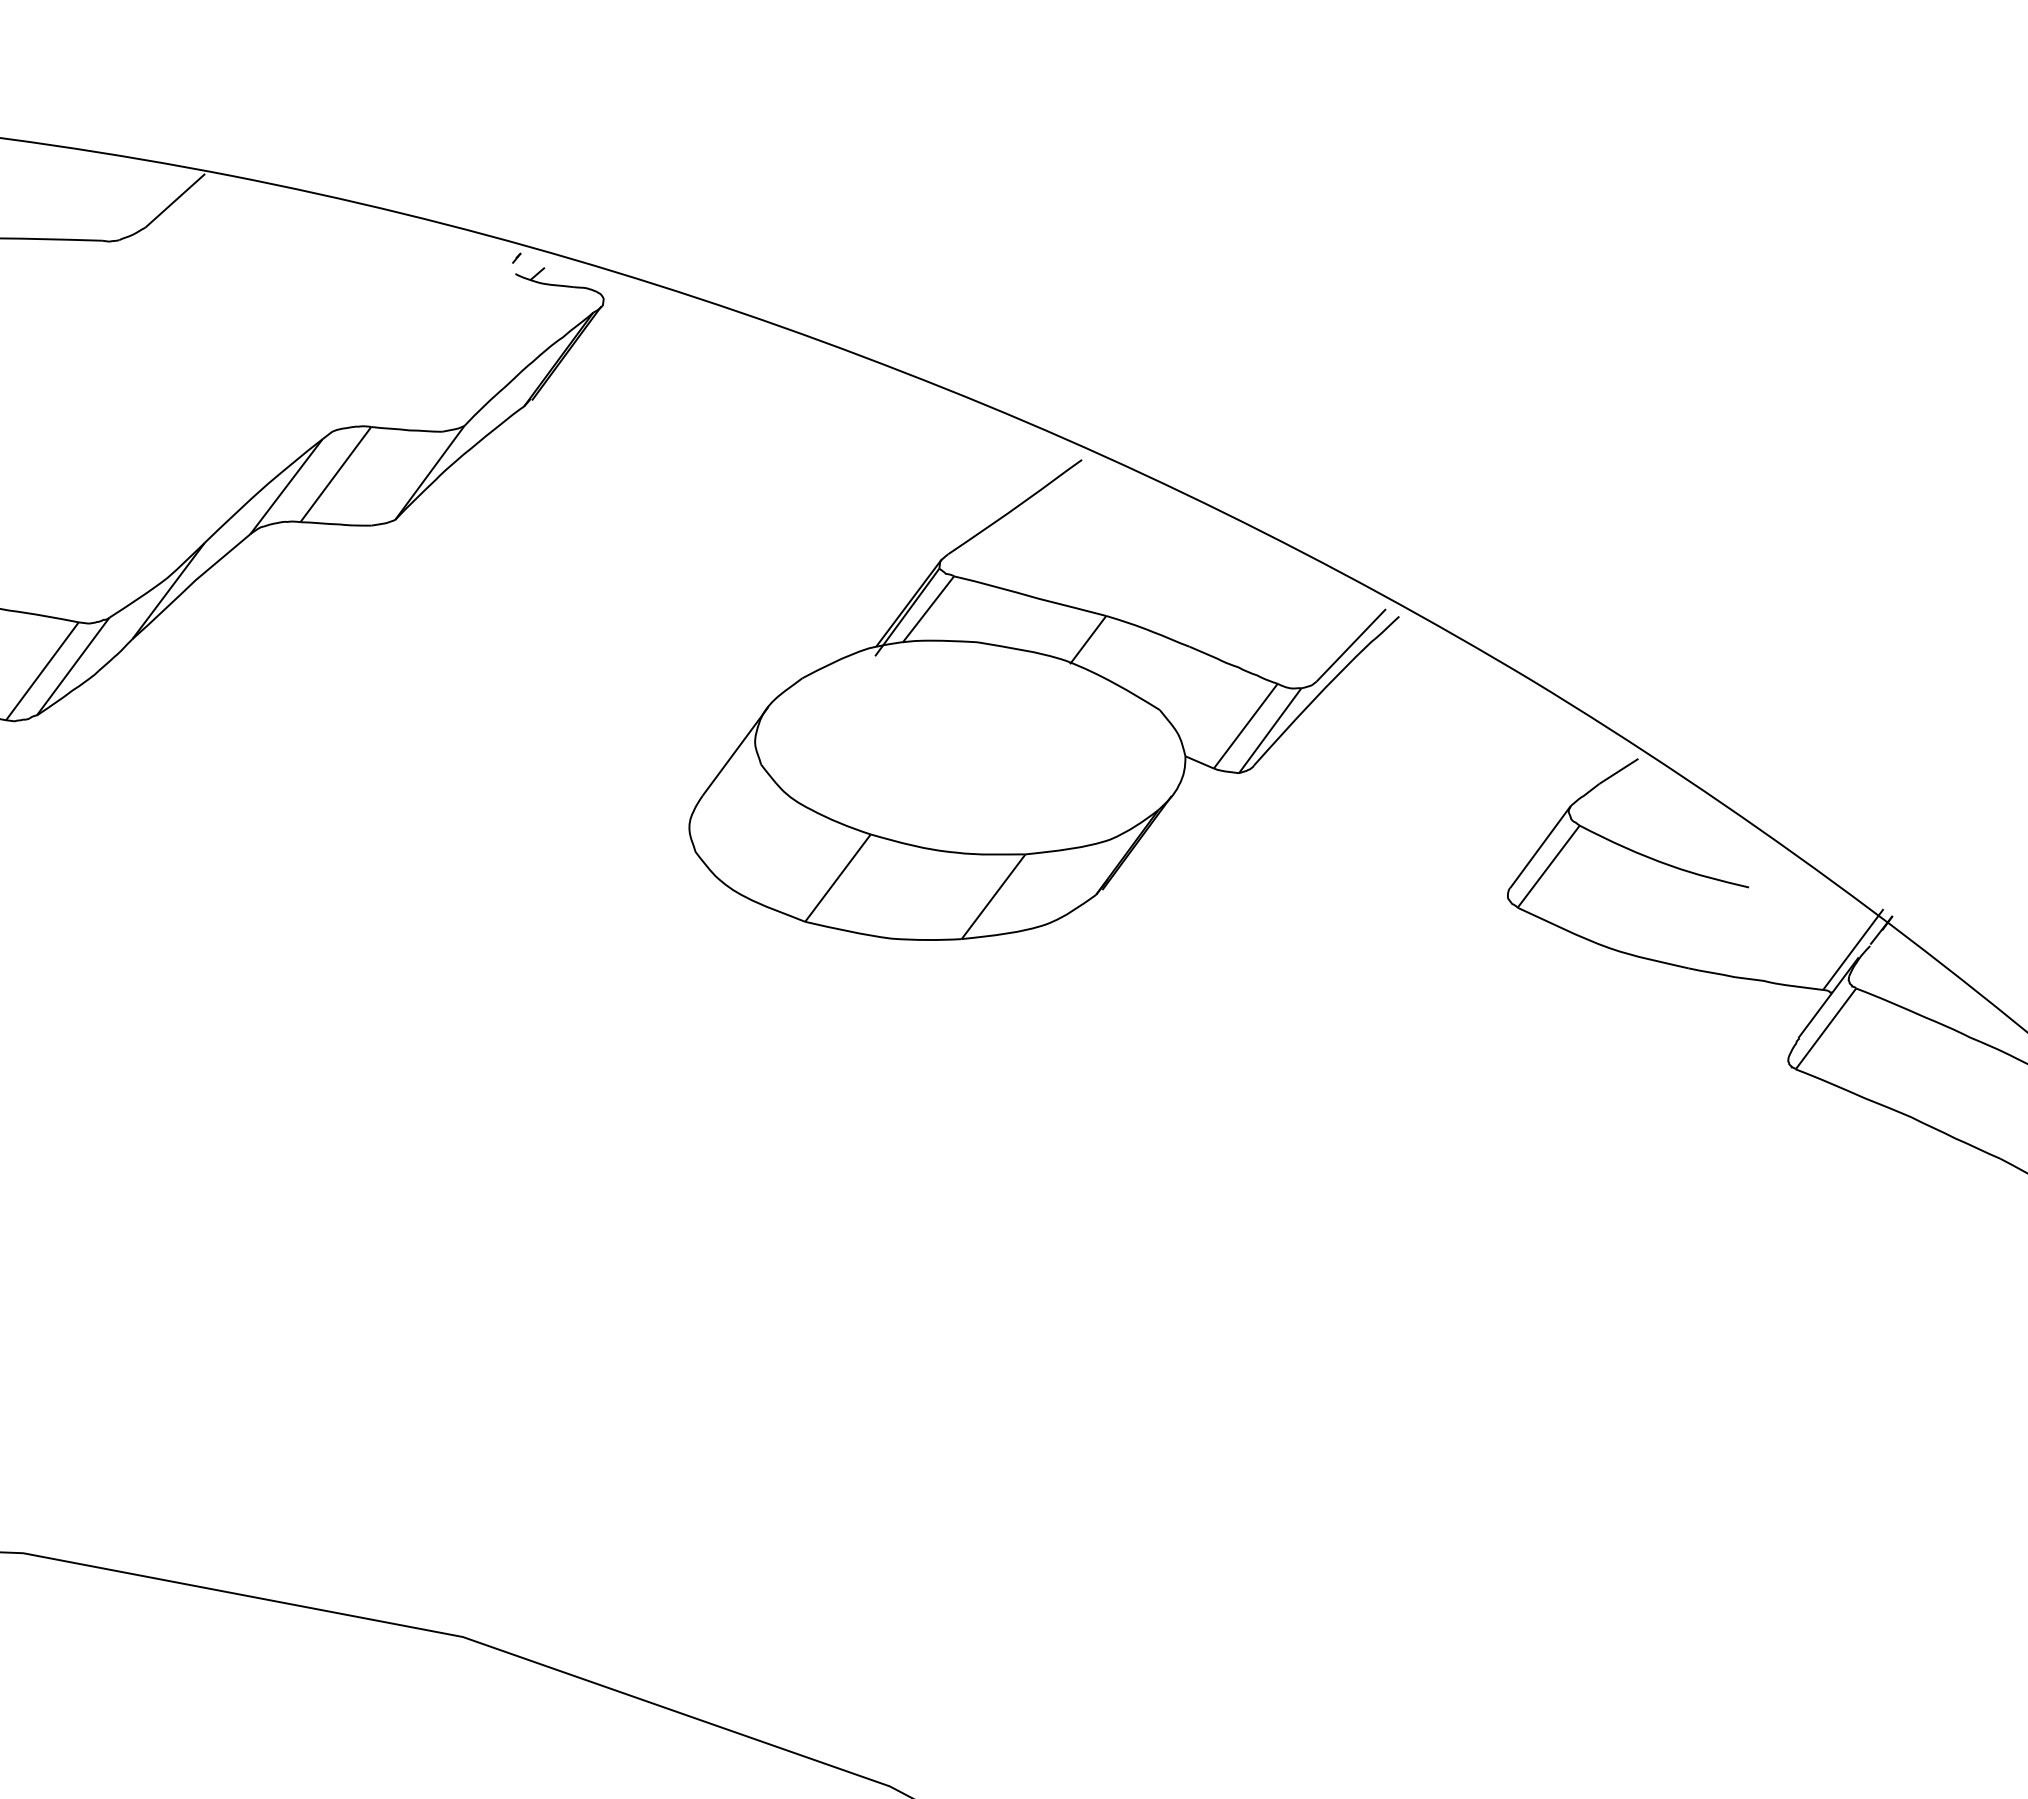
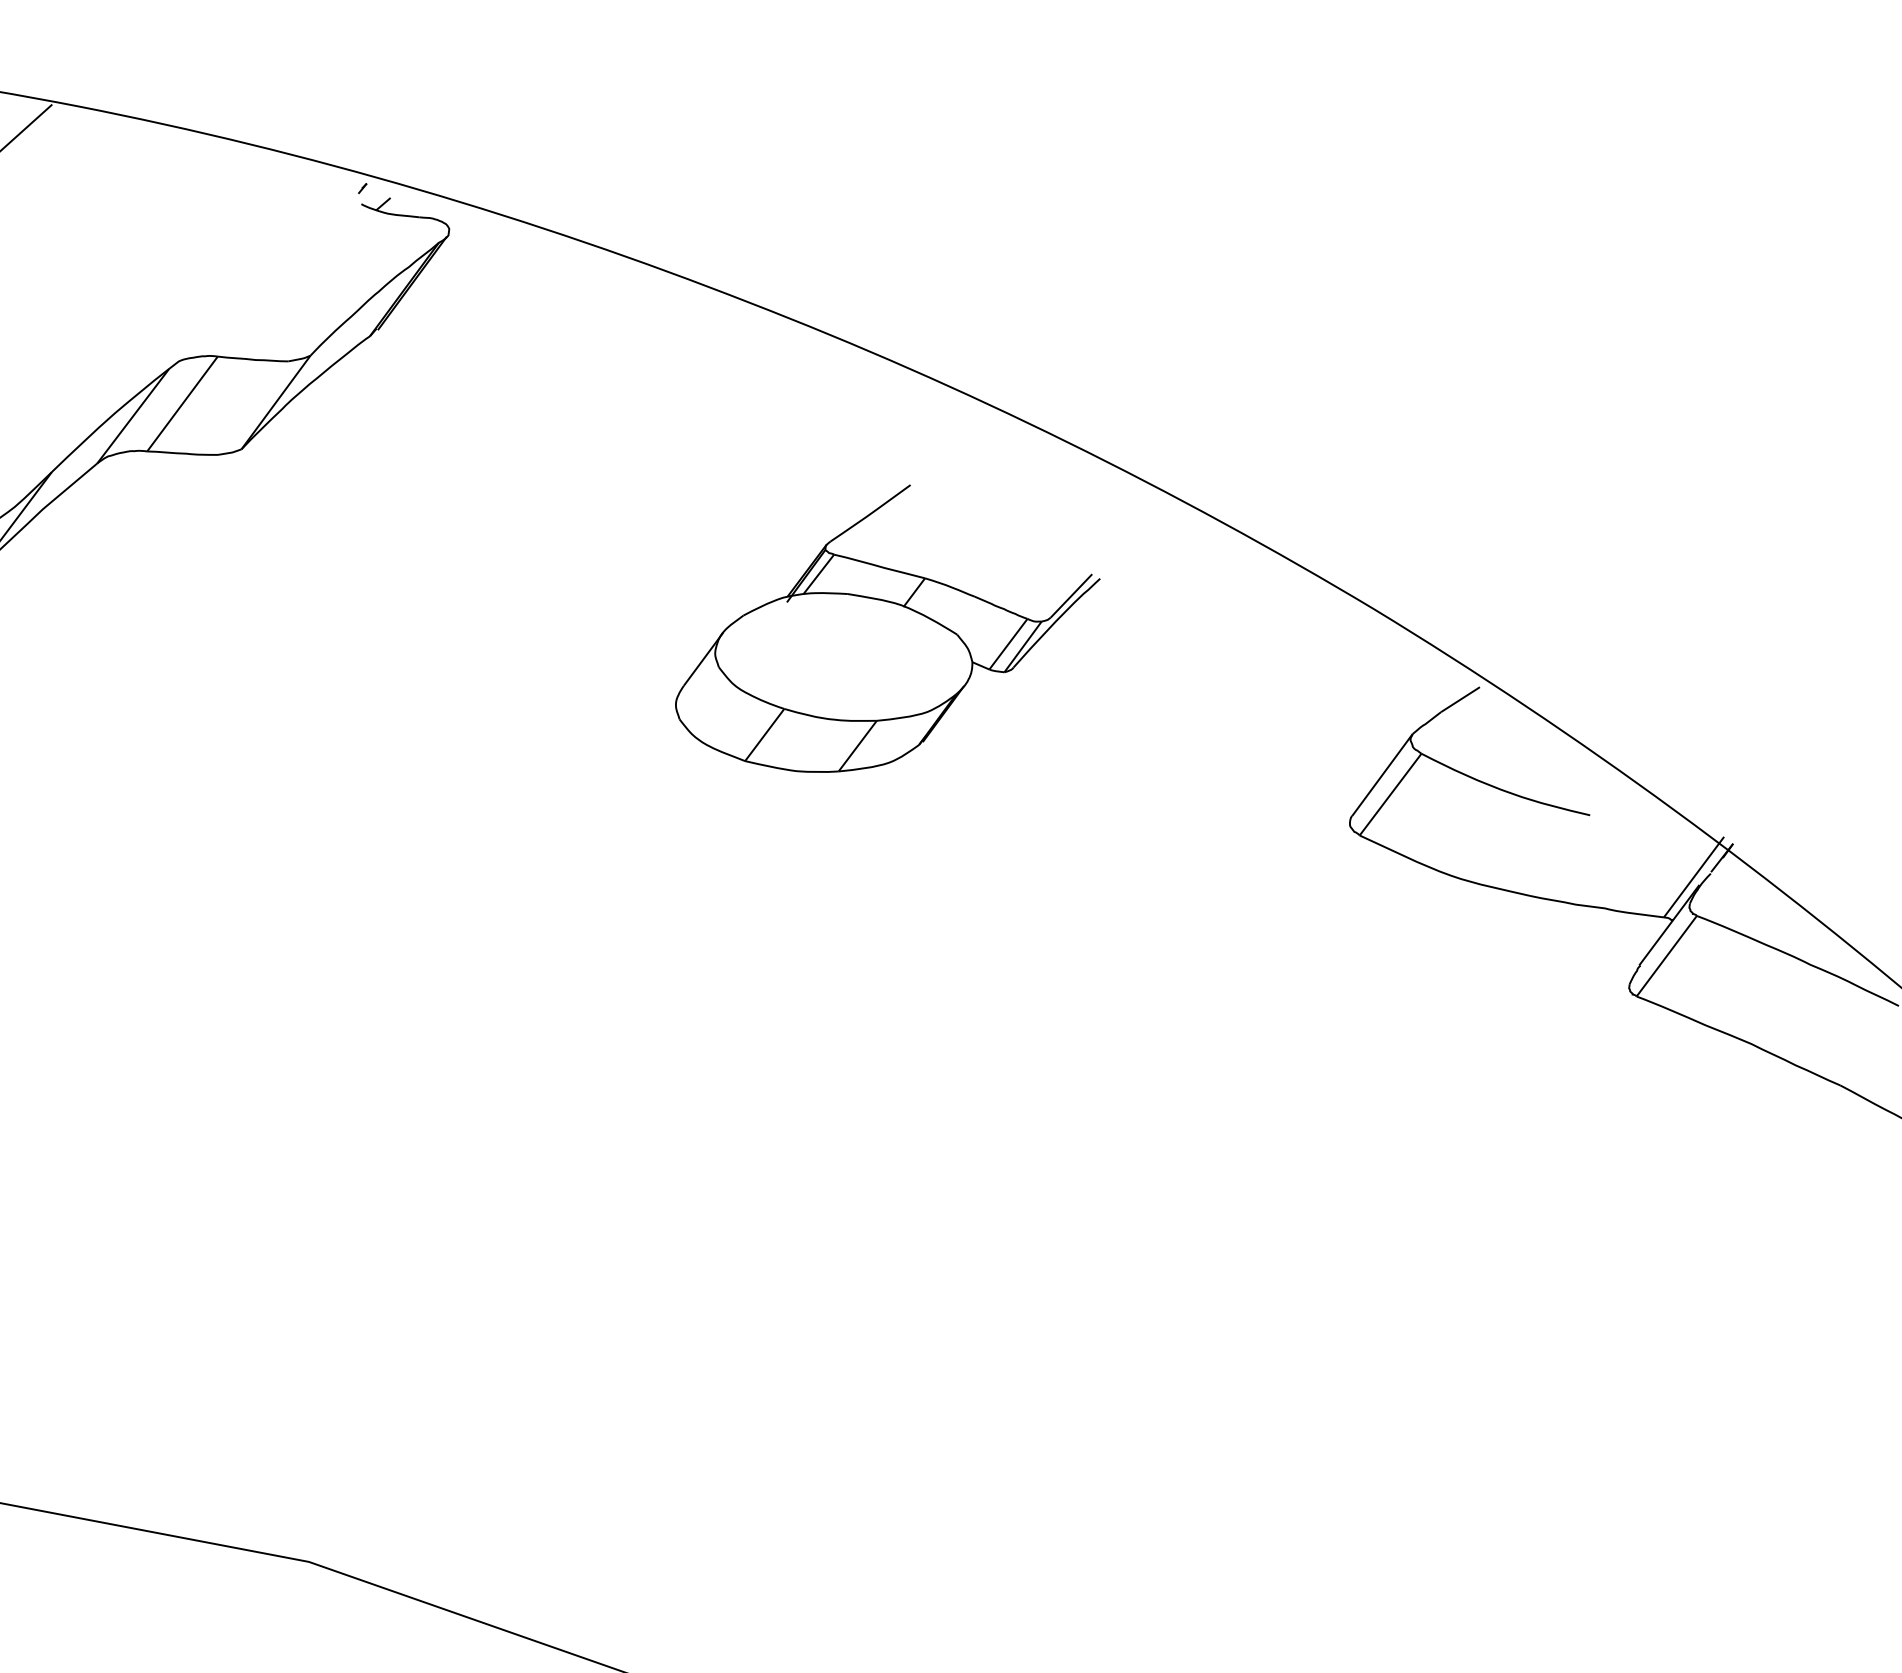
part: (1043, 699) -> (887, 628), size x0.6

